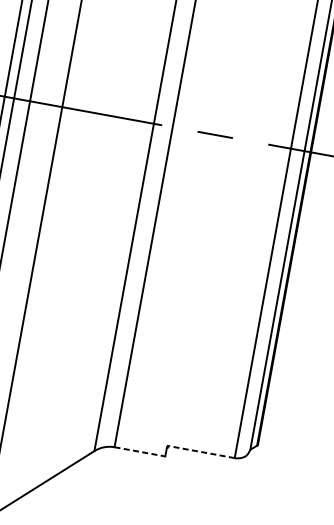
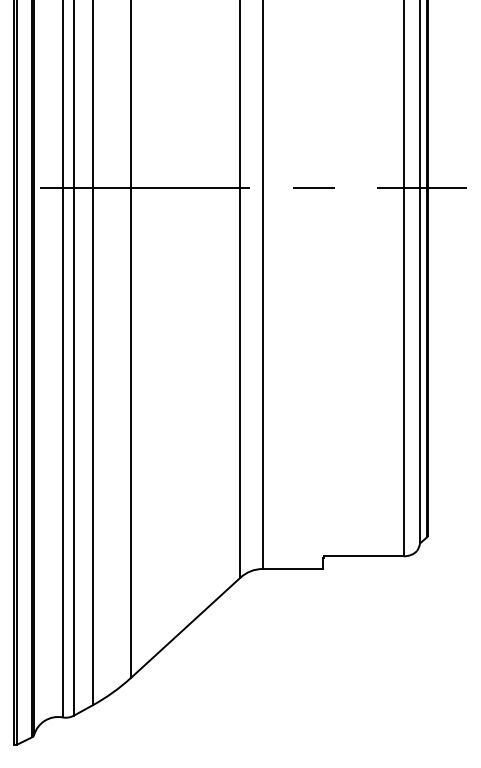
line: (140, 451) -> (293, 568), dashed -> solid
line: (201, 452) -> (364, 556), dashed -> solid

